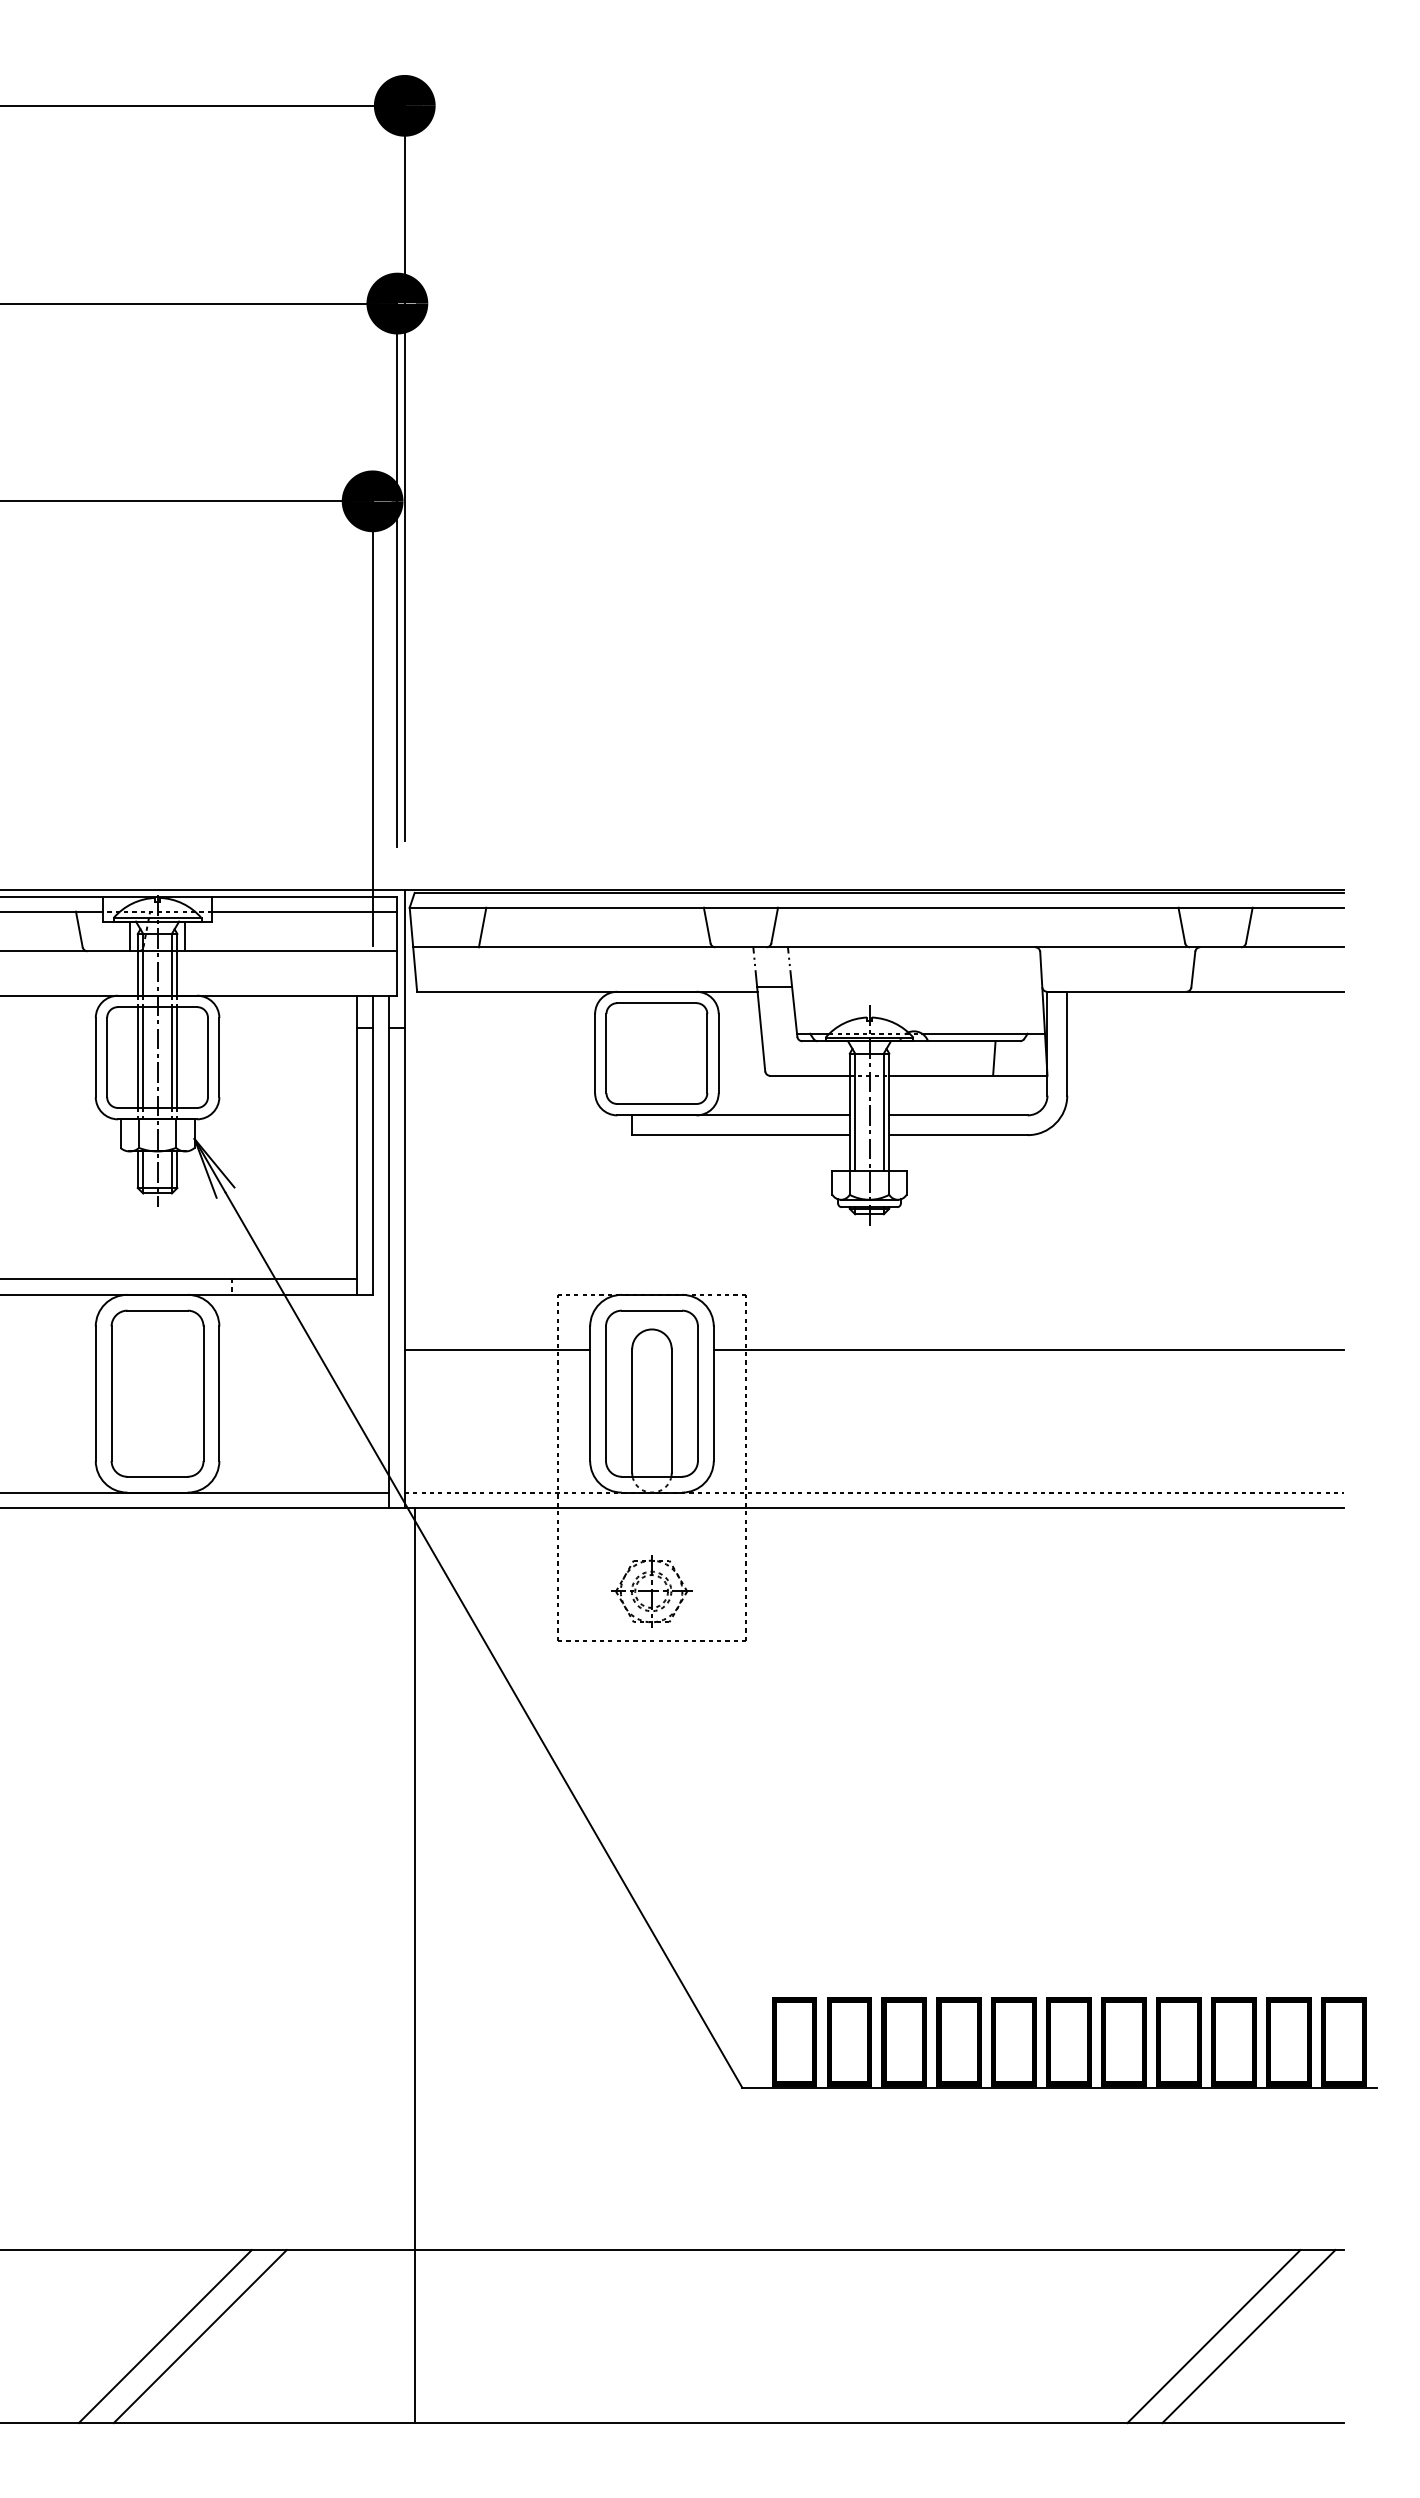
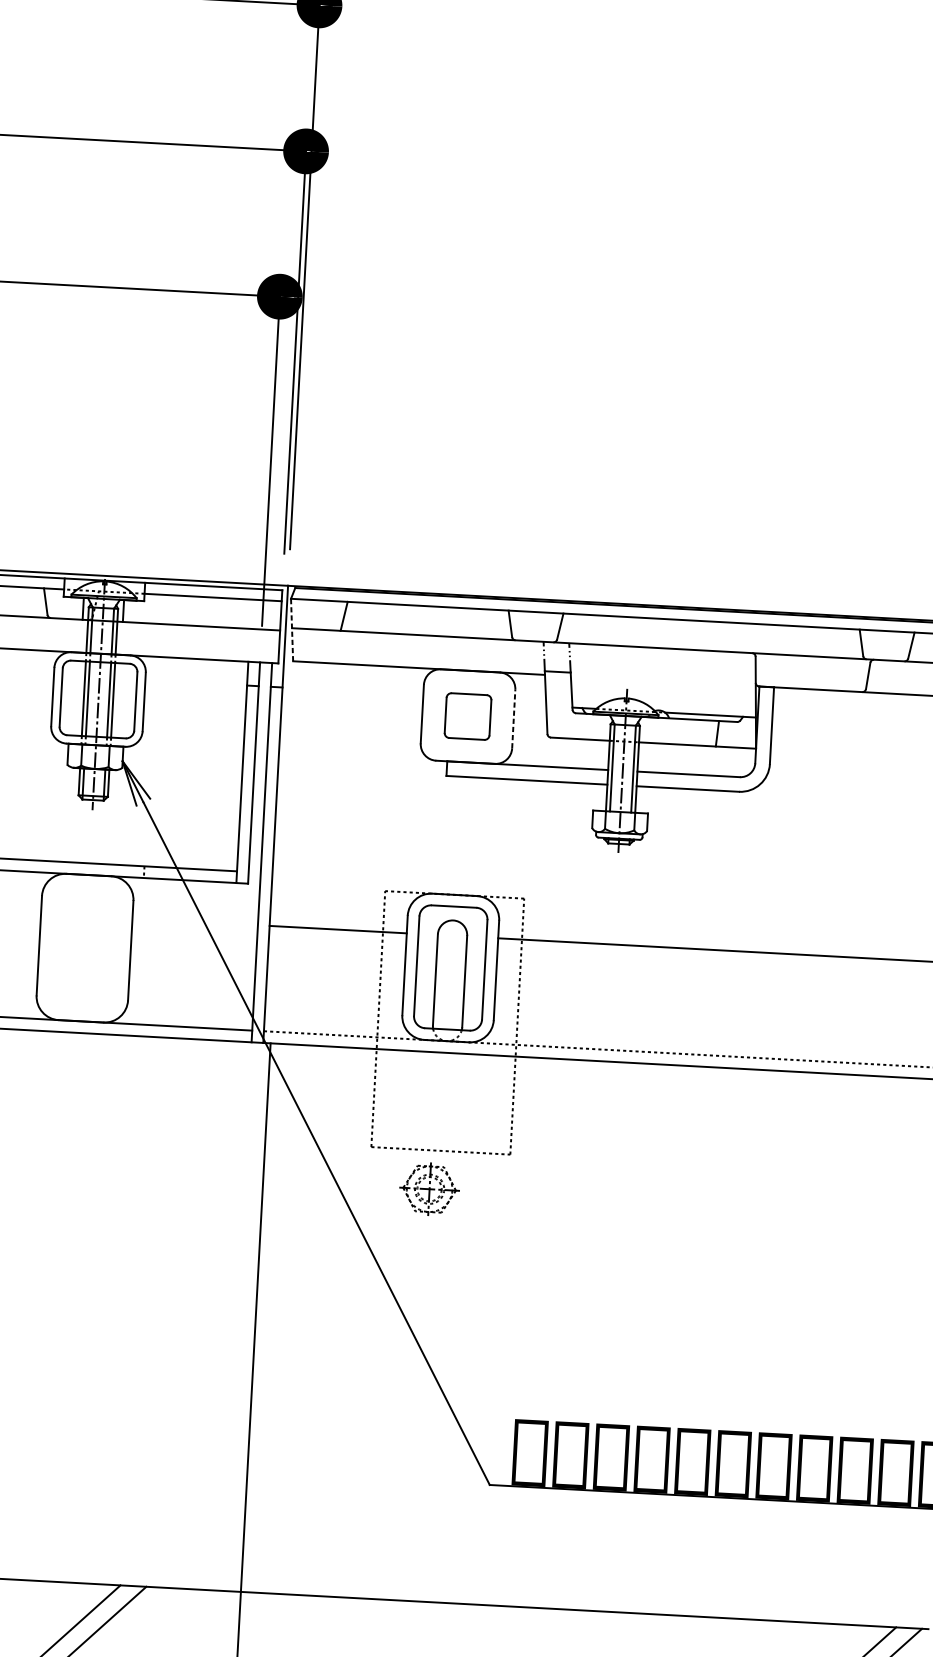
line: (413, 949) -> (292, 629), solid -> dashed
part: (656, 1053) -> (467, 716), size x0.6
line: (718, 1053) -> (513, 719), solid -> dashed
part: (157, 1393) -> (85, 948), removed
part: (651, 1591) -> (429, 1189), moved

